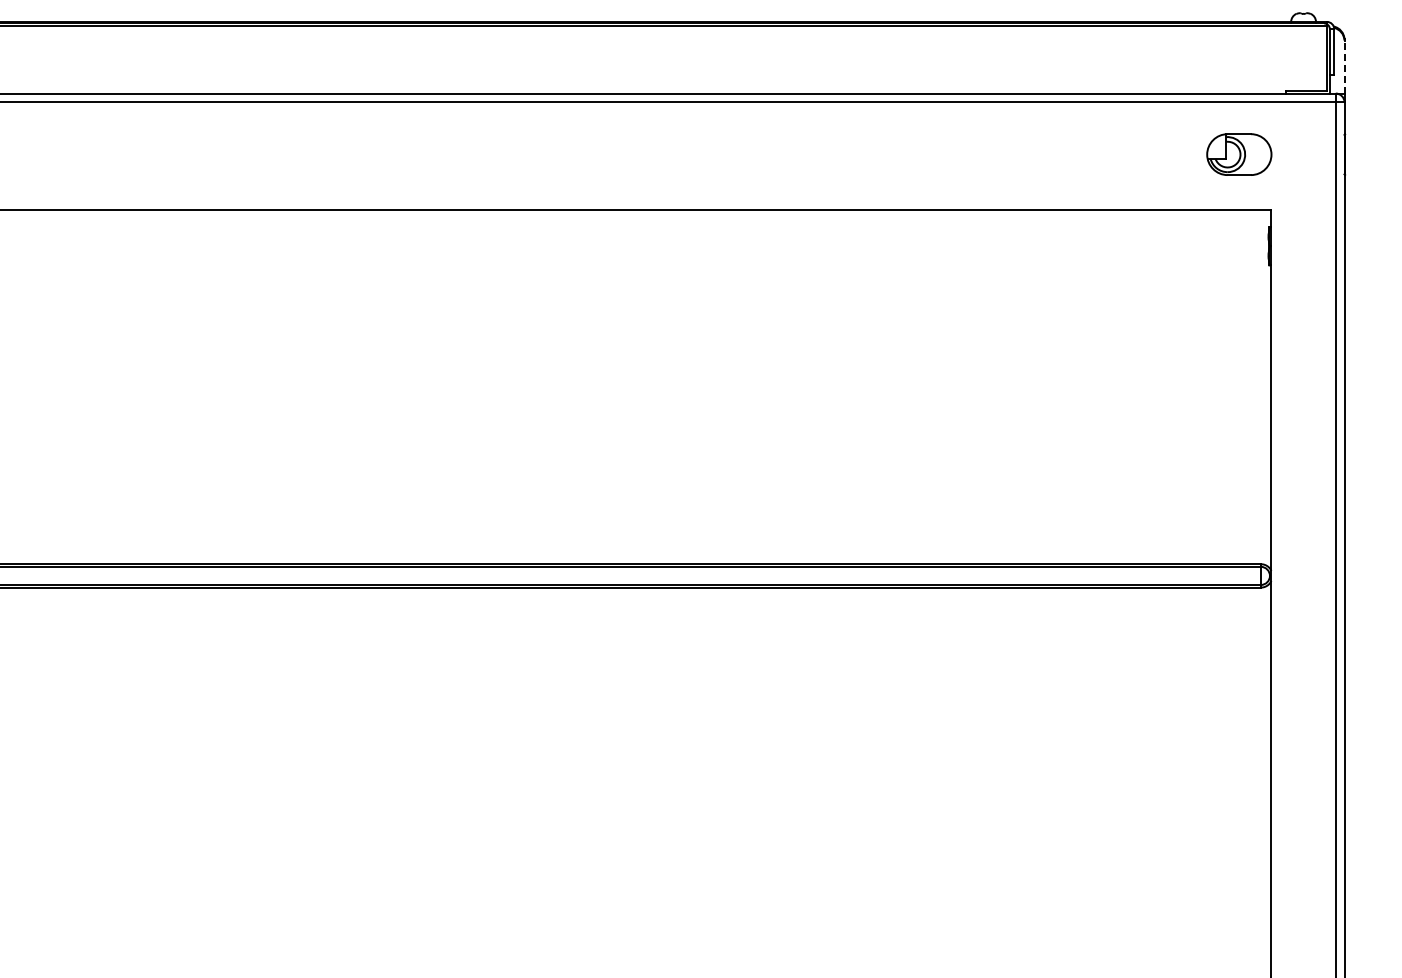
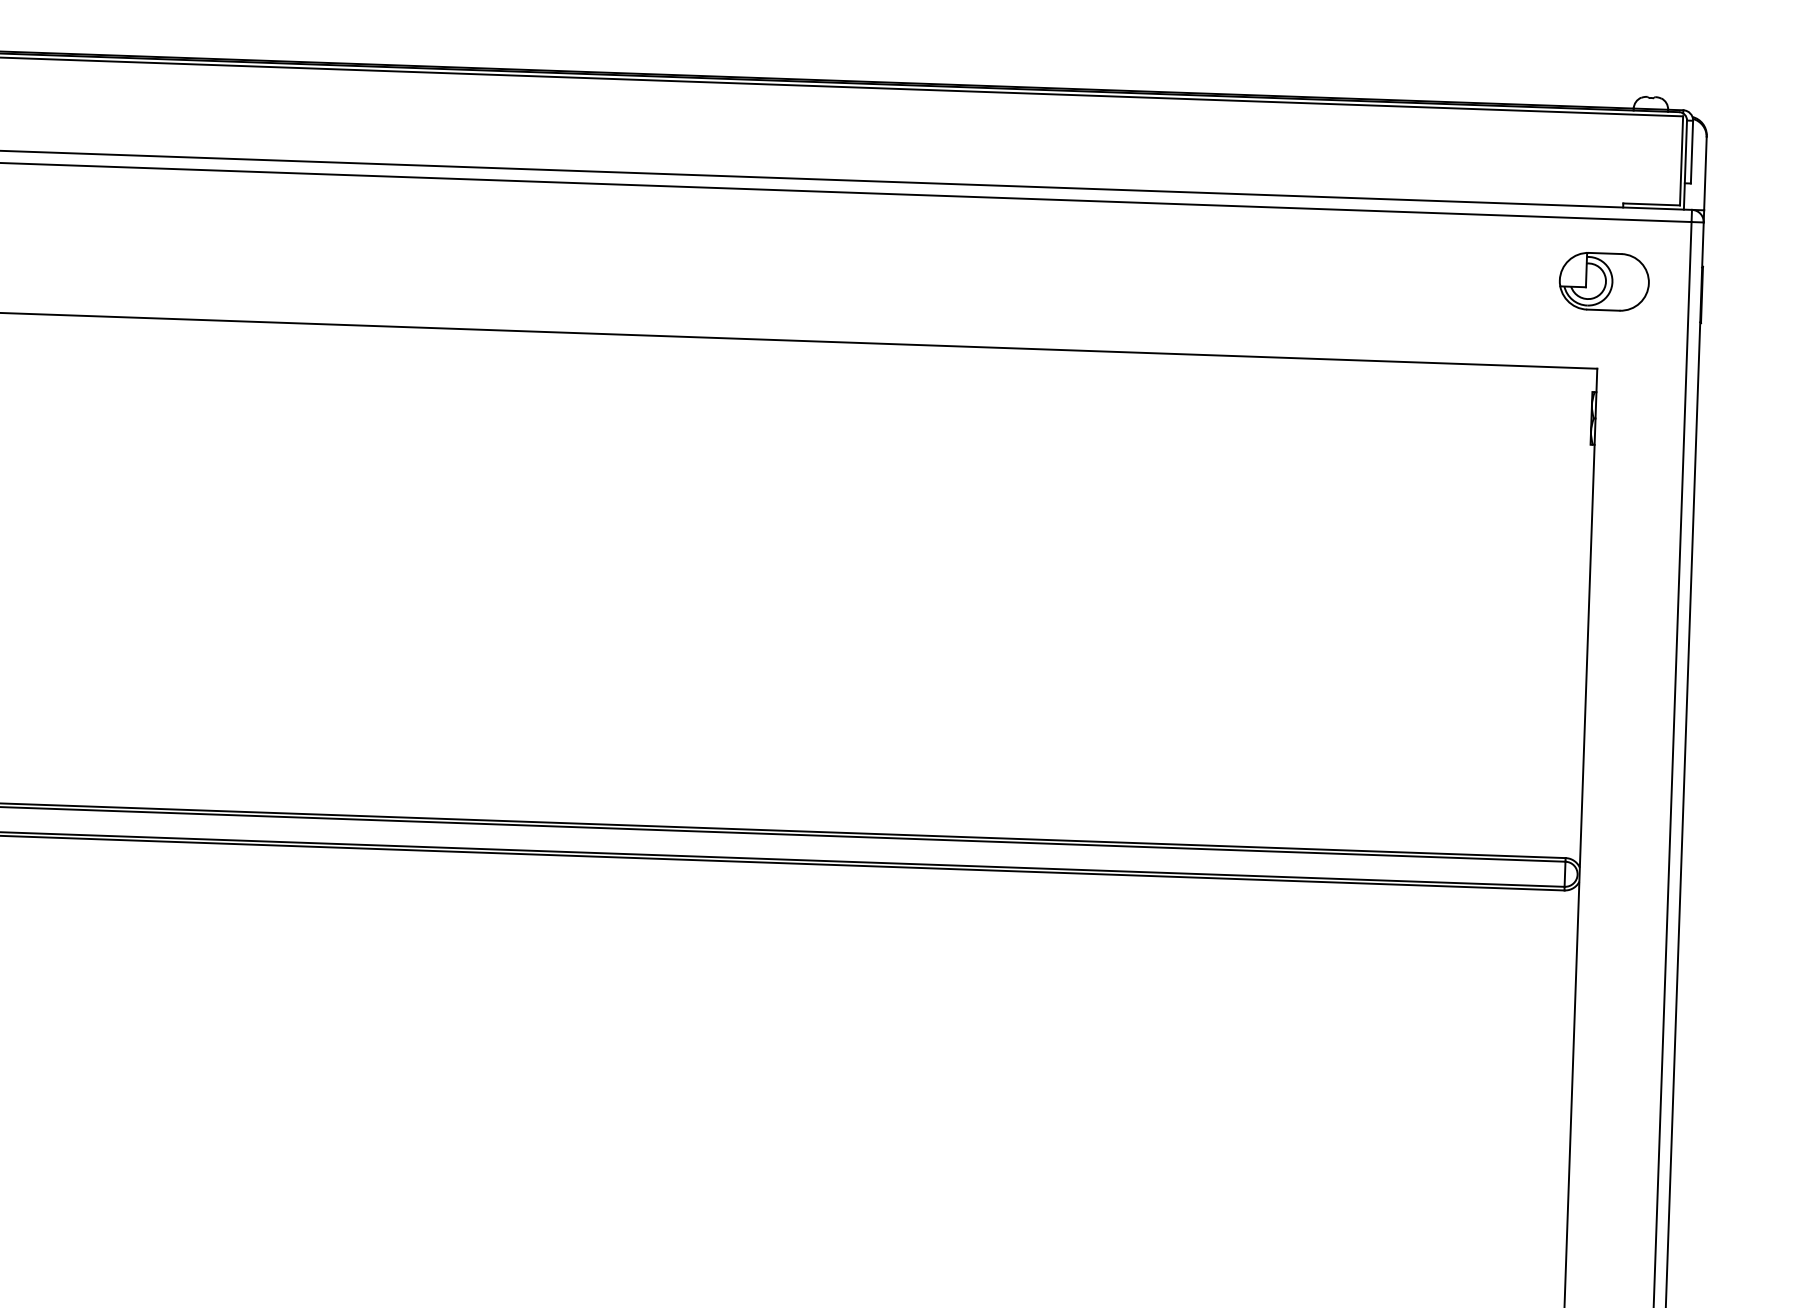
line: (1344, 66) -> (1705, 172), dashed -> solid
part: (1239, 154) -> (1604, 281), moved

